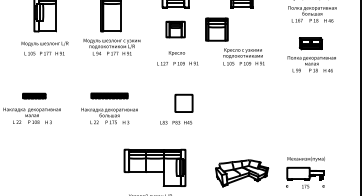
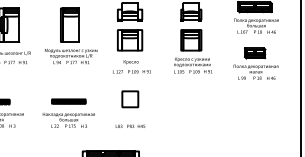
part: (175, 29) -> (129, 40), size x1.43
part: (216, 29) -> (190, 40), moved
part: (183, 102) -> (129, 98), moved

